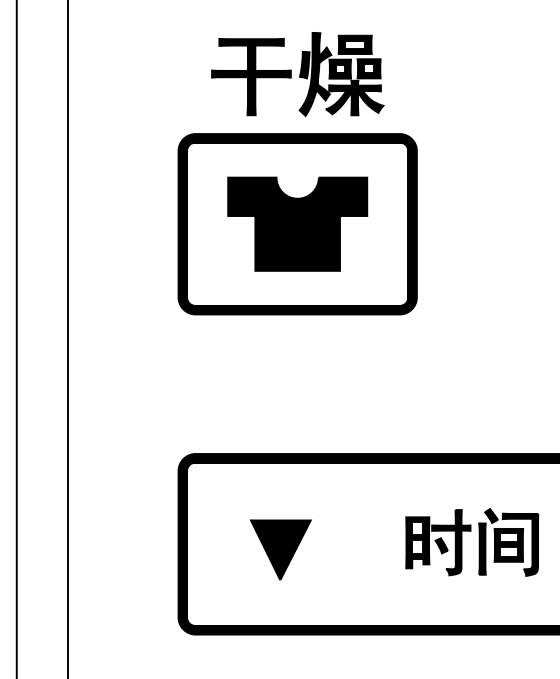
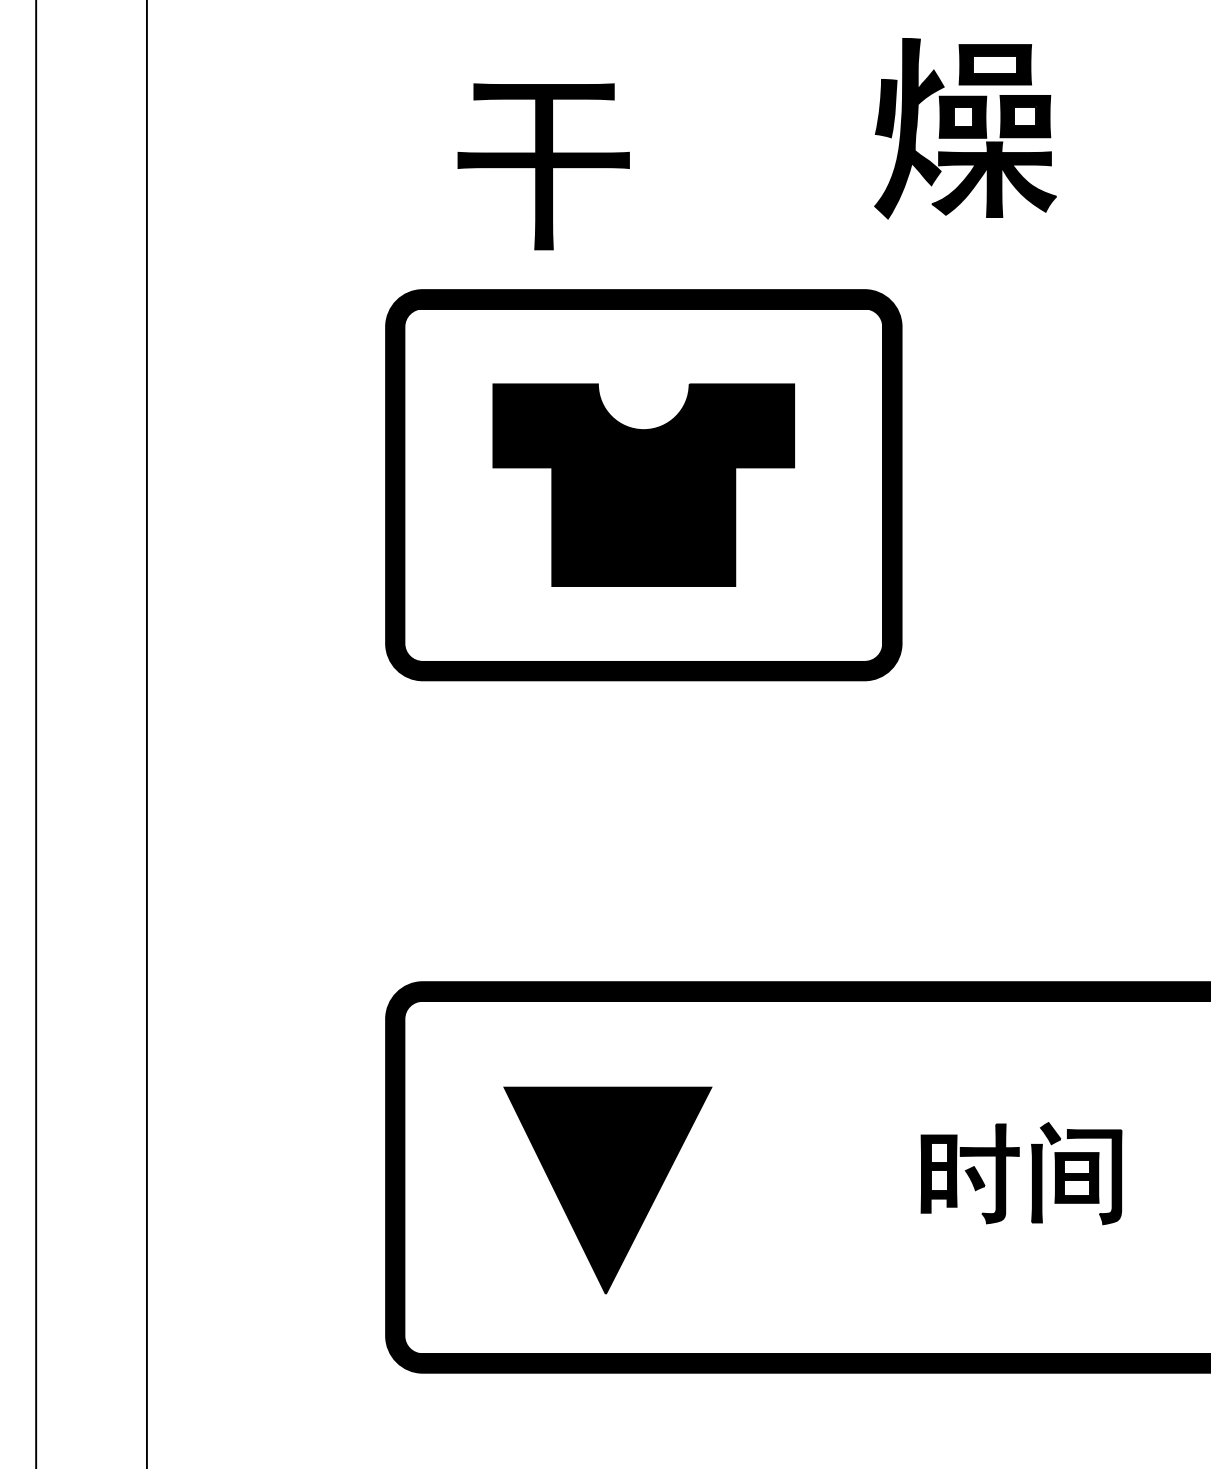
part: (341, 74) -> (965, 128), moved
part: (472, 542) -> (1021, 1173), size x0.7
part: (280, 549) -> (606, 1188), size x1.6

